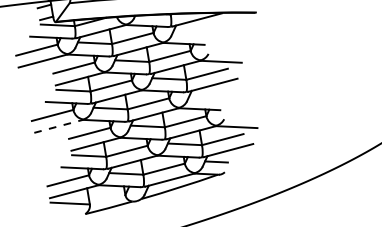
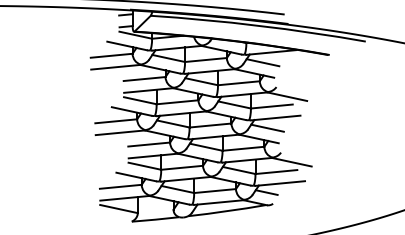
line: (190, 31) -> (262, 62), added
line: (206, 96) -> (267, 127), added
line: (58, 126) -> (120, 132), dashed -> solid

